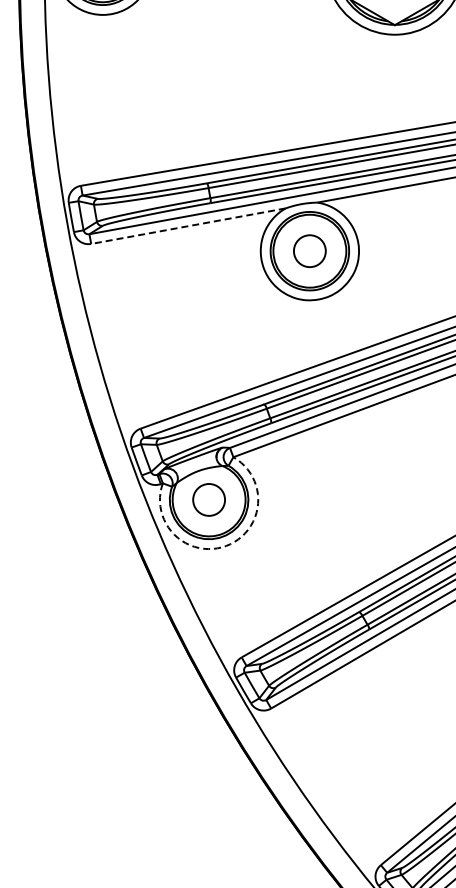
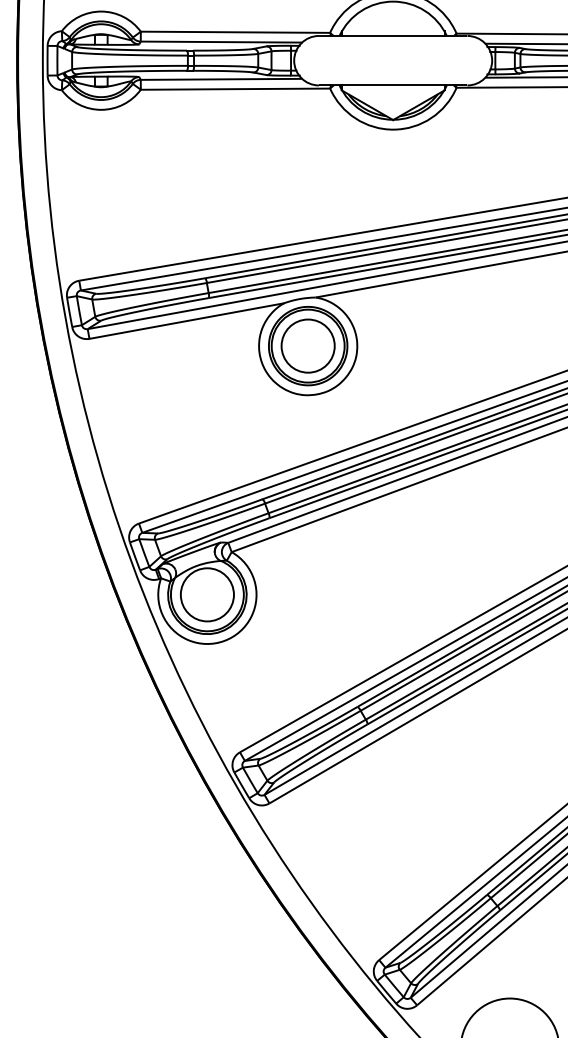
line: (188, 226) -> (186, 321), dashed -> solid
circle: (309, 250) -> (307, 345), size x1.67
circle: (208, 499) -> (206, 594), size x1.67
arc: (226, 545) -> (224, 640), dashed -> solid

